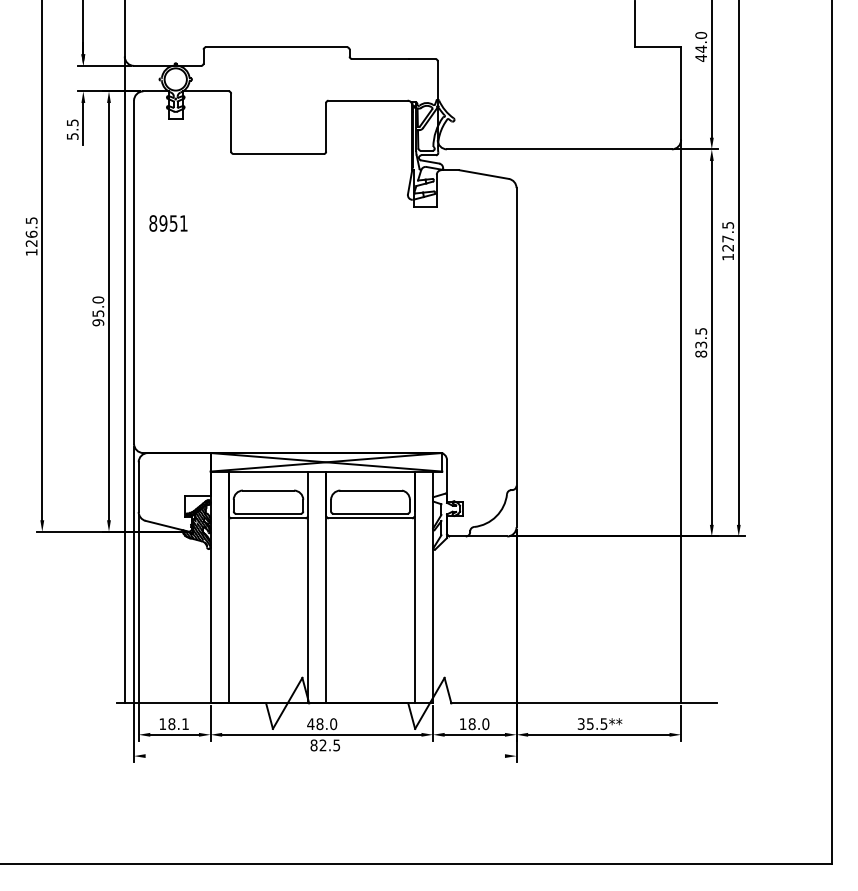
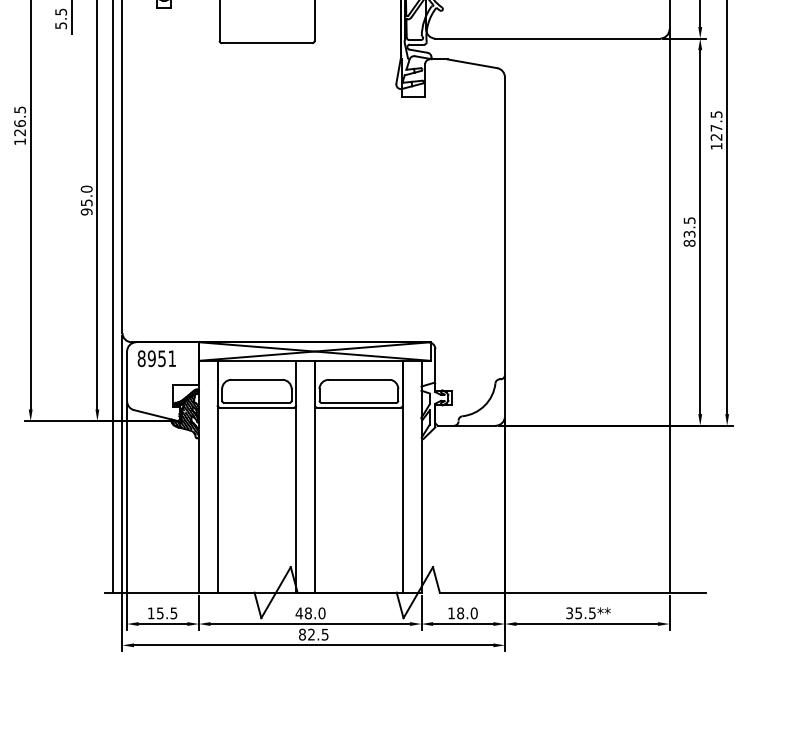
text: (168, 223) -> (156, 358), moved
text: (178, 724) -> (166, 613), 18.1 -> 15.5
line: (324, 756) -> (312, 645), added

